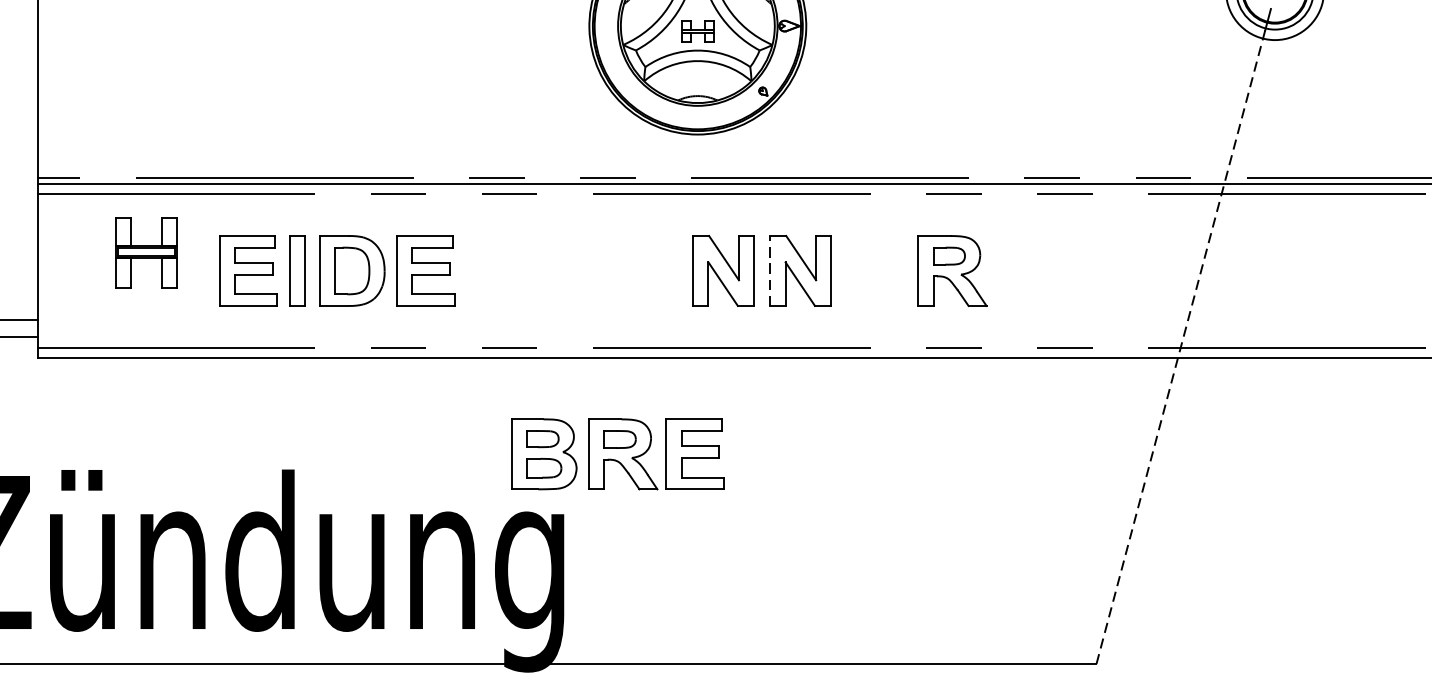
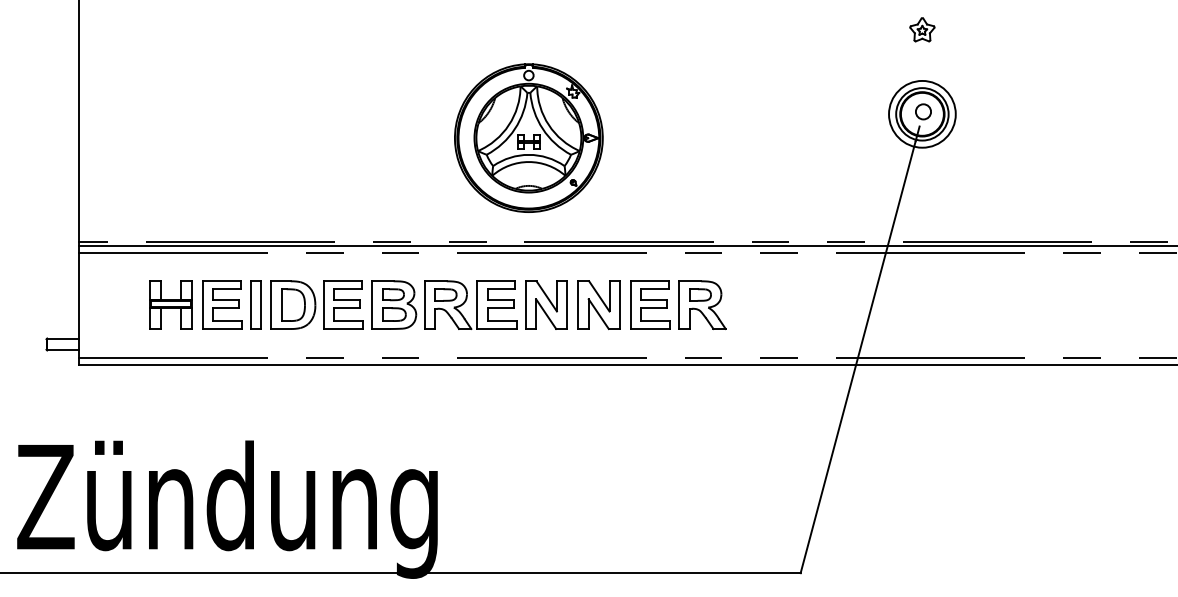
part: (145, 252) -> (170, 304), moved
part: (876, 270) -> (650, 304), added
line: (770, 271) -> (578, 305), dashed -> solid
line: (1181, 347) -> (858, 357), dashed -> solid
part: (618, 453) -> (444, 304), moved

